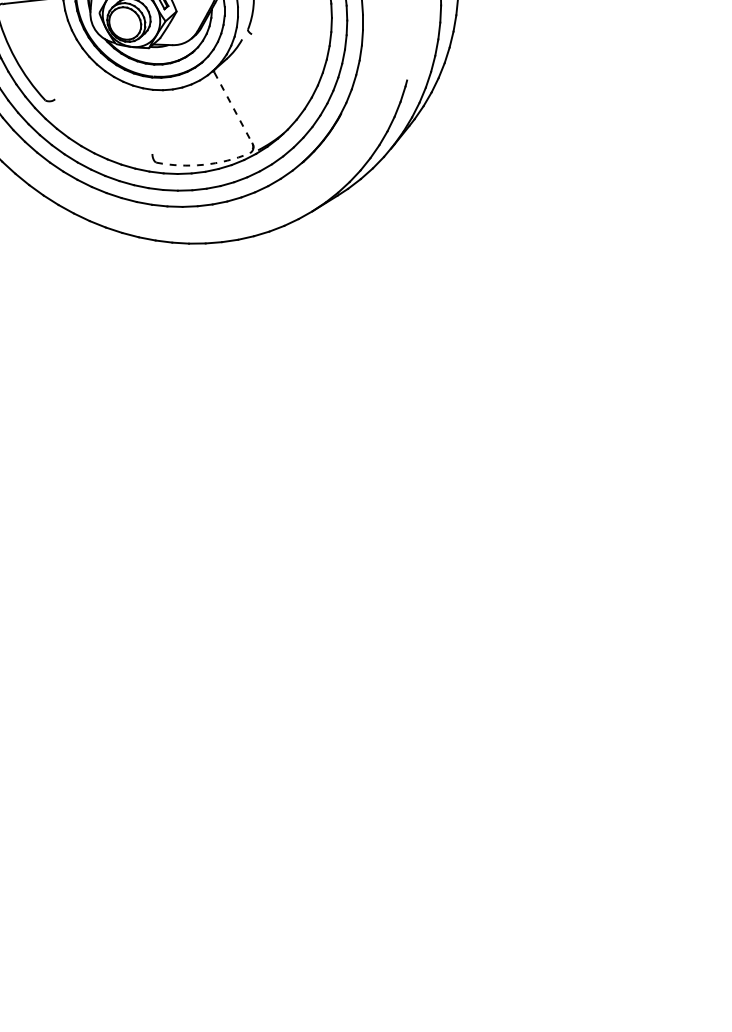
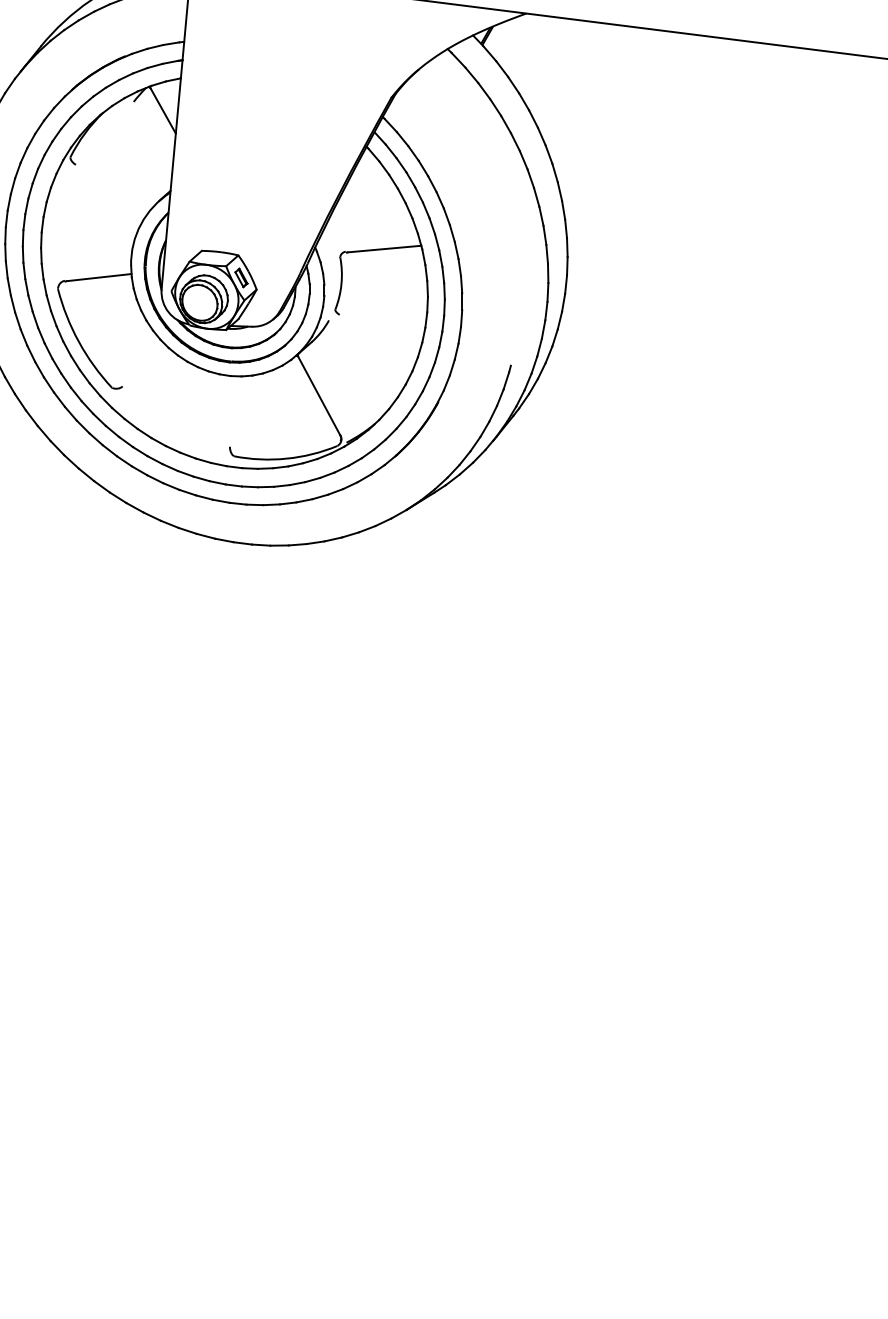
line: (233, 108) -> (319, 396), dashed -> solid
arc: (203, 164) -> (286, 458), dashed -> solid

